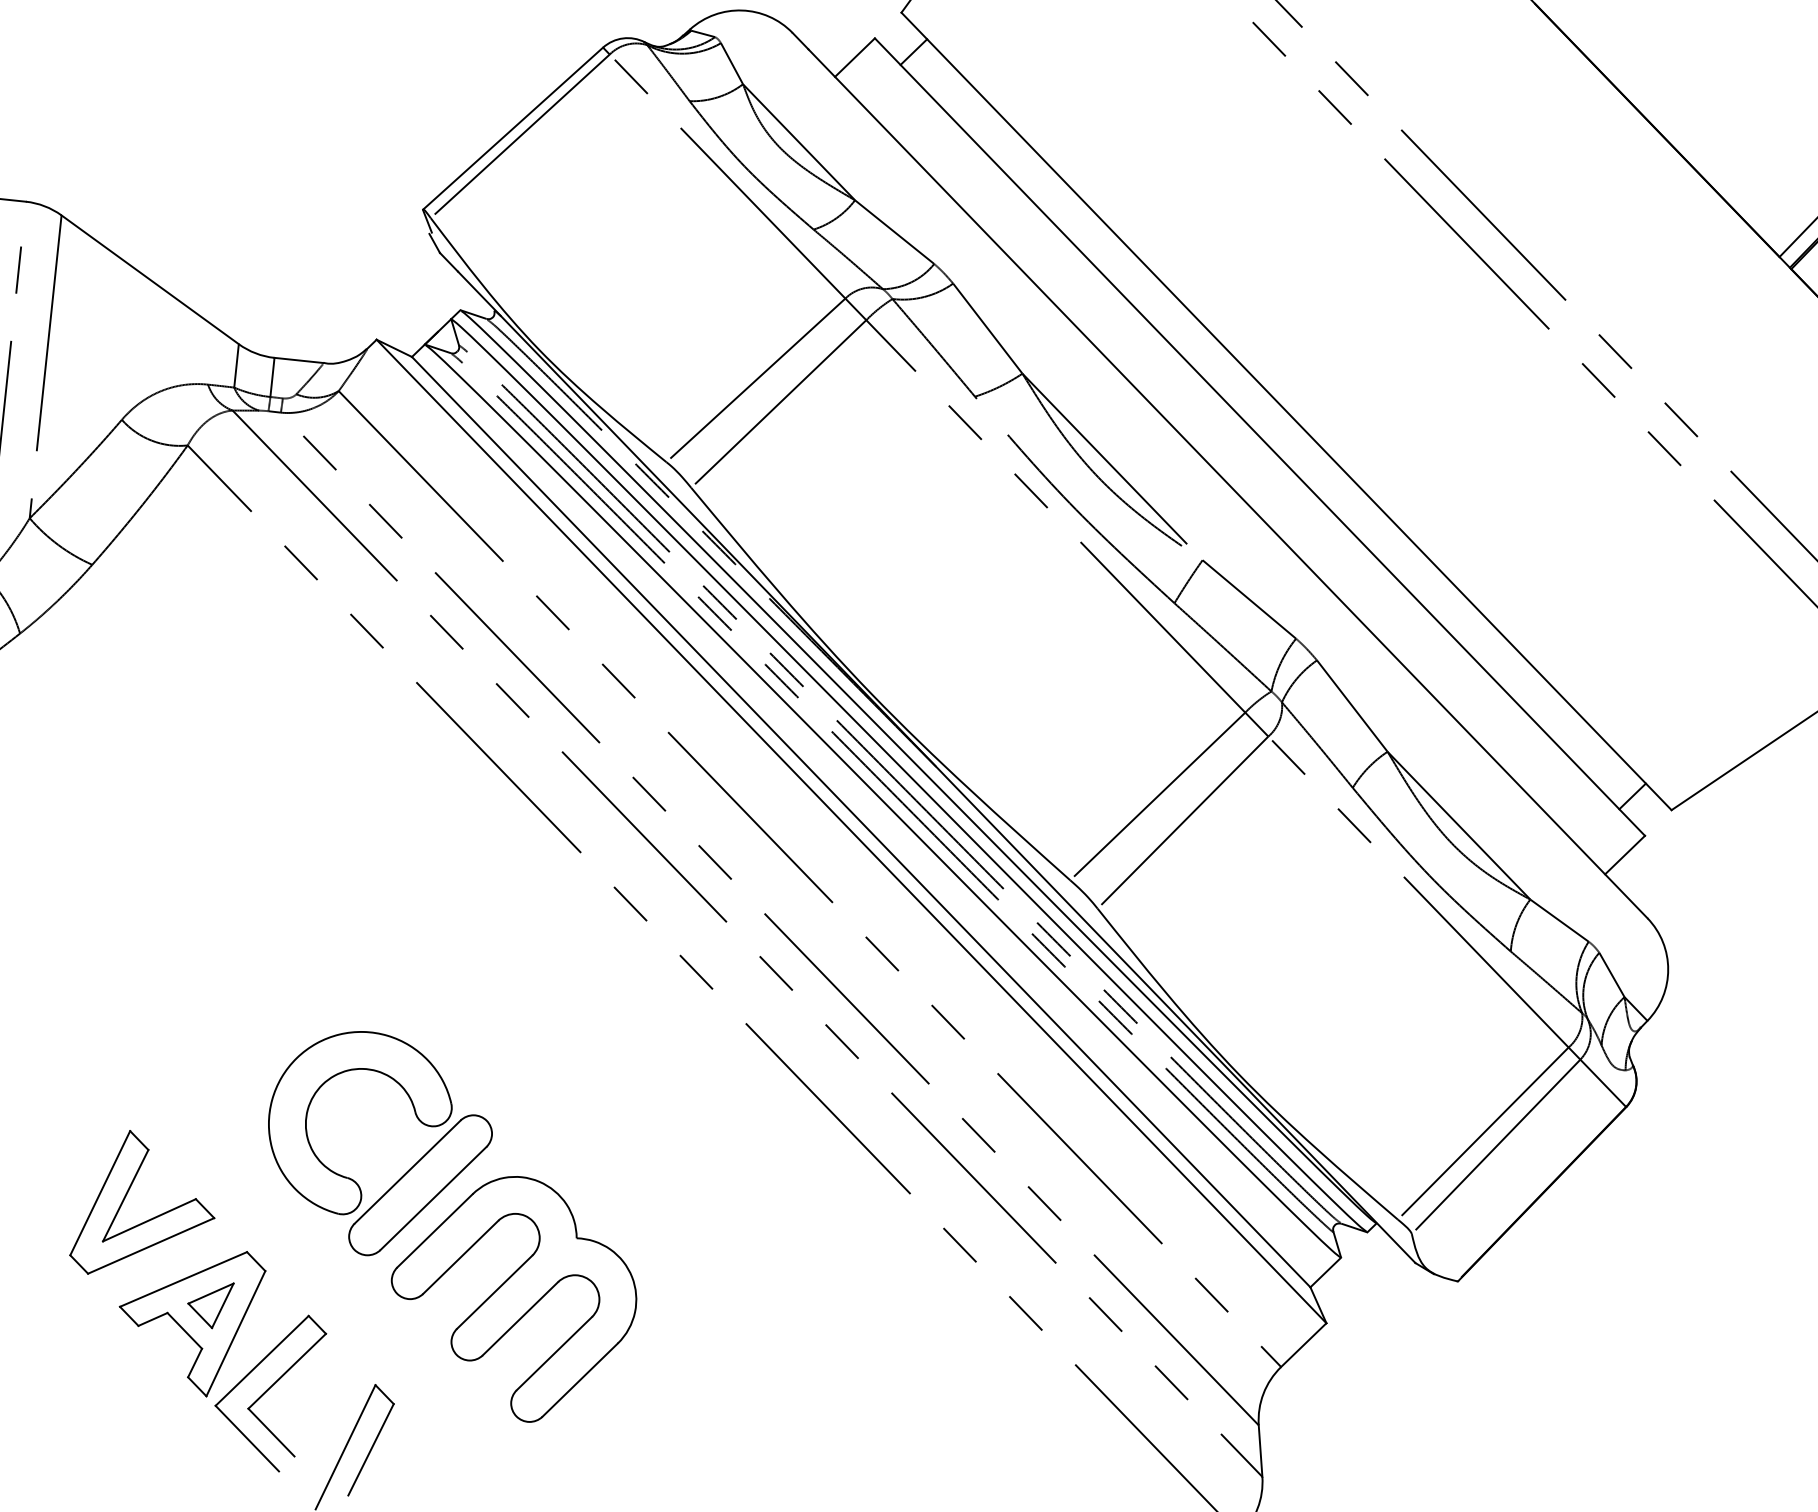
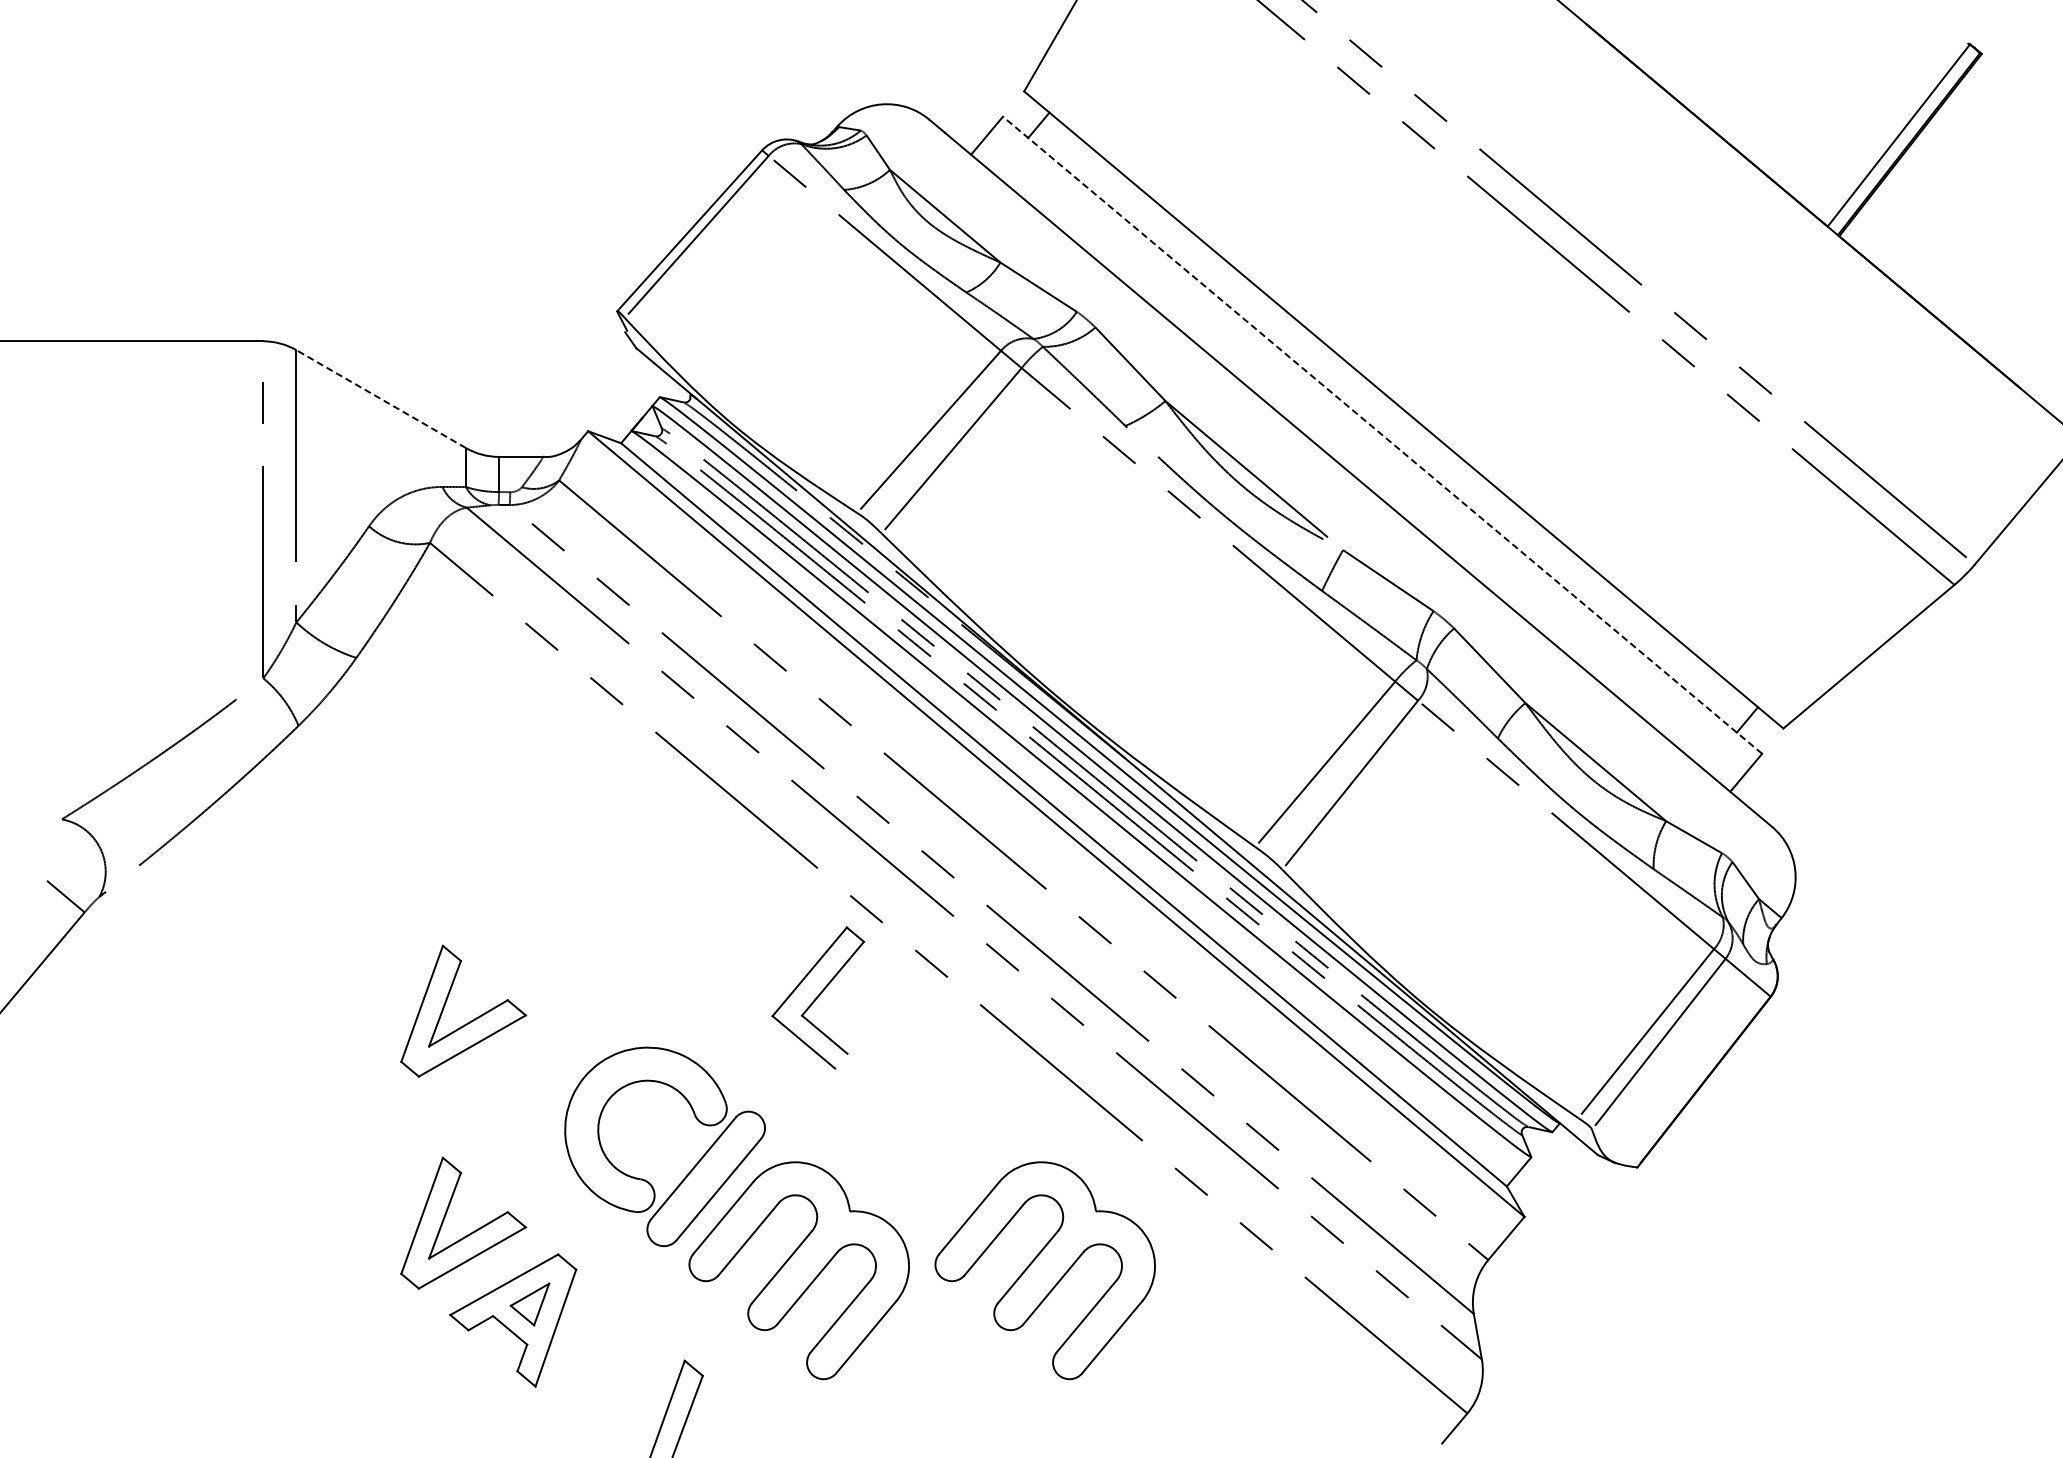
line: (150, 280) -> (381, 399), solid -> dashed
line: (1259, 437) -> (1382, 435), solid -> dashed
part: (175, 982) -> (469, 1021), added
part: (786, 1326) -> (1044, 1270), added
part: (268, 1390) -> (818, 997), moved

